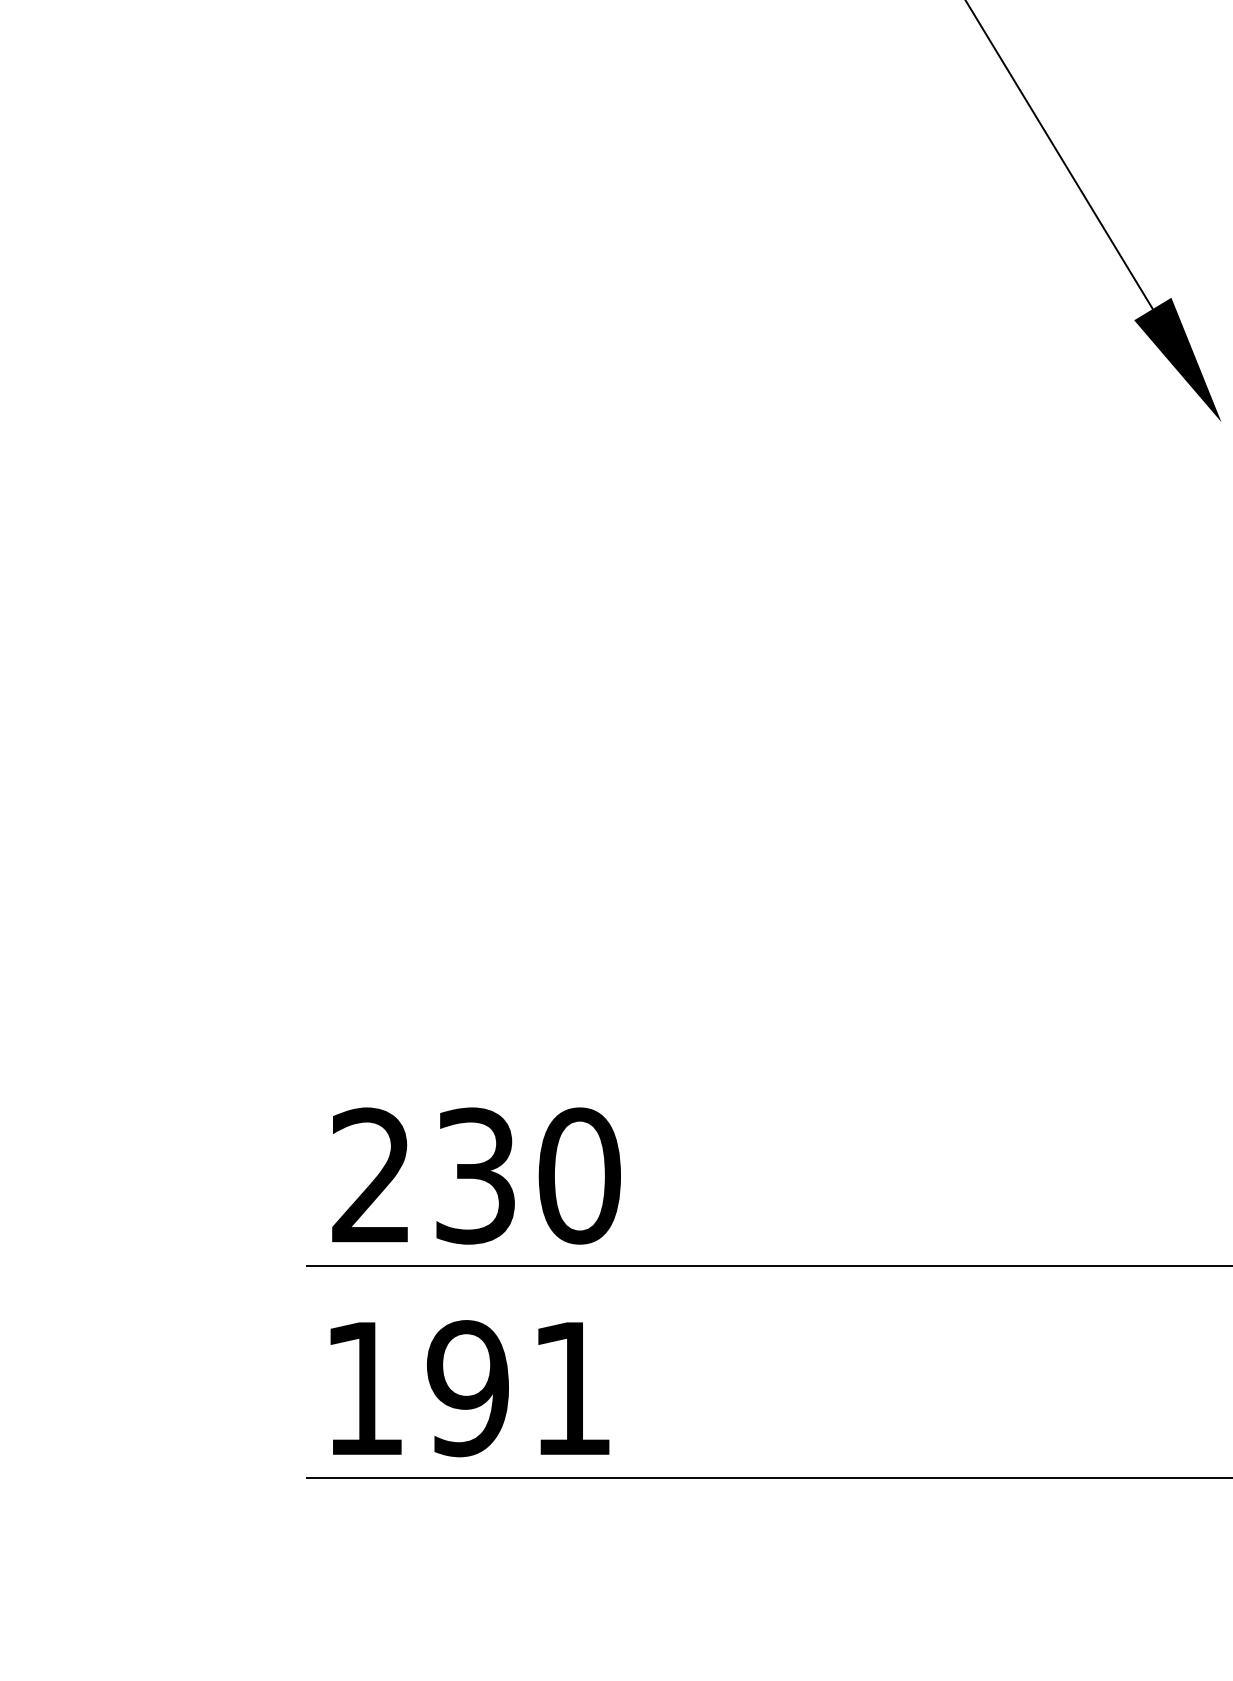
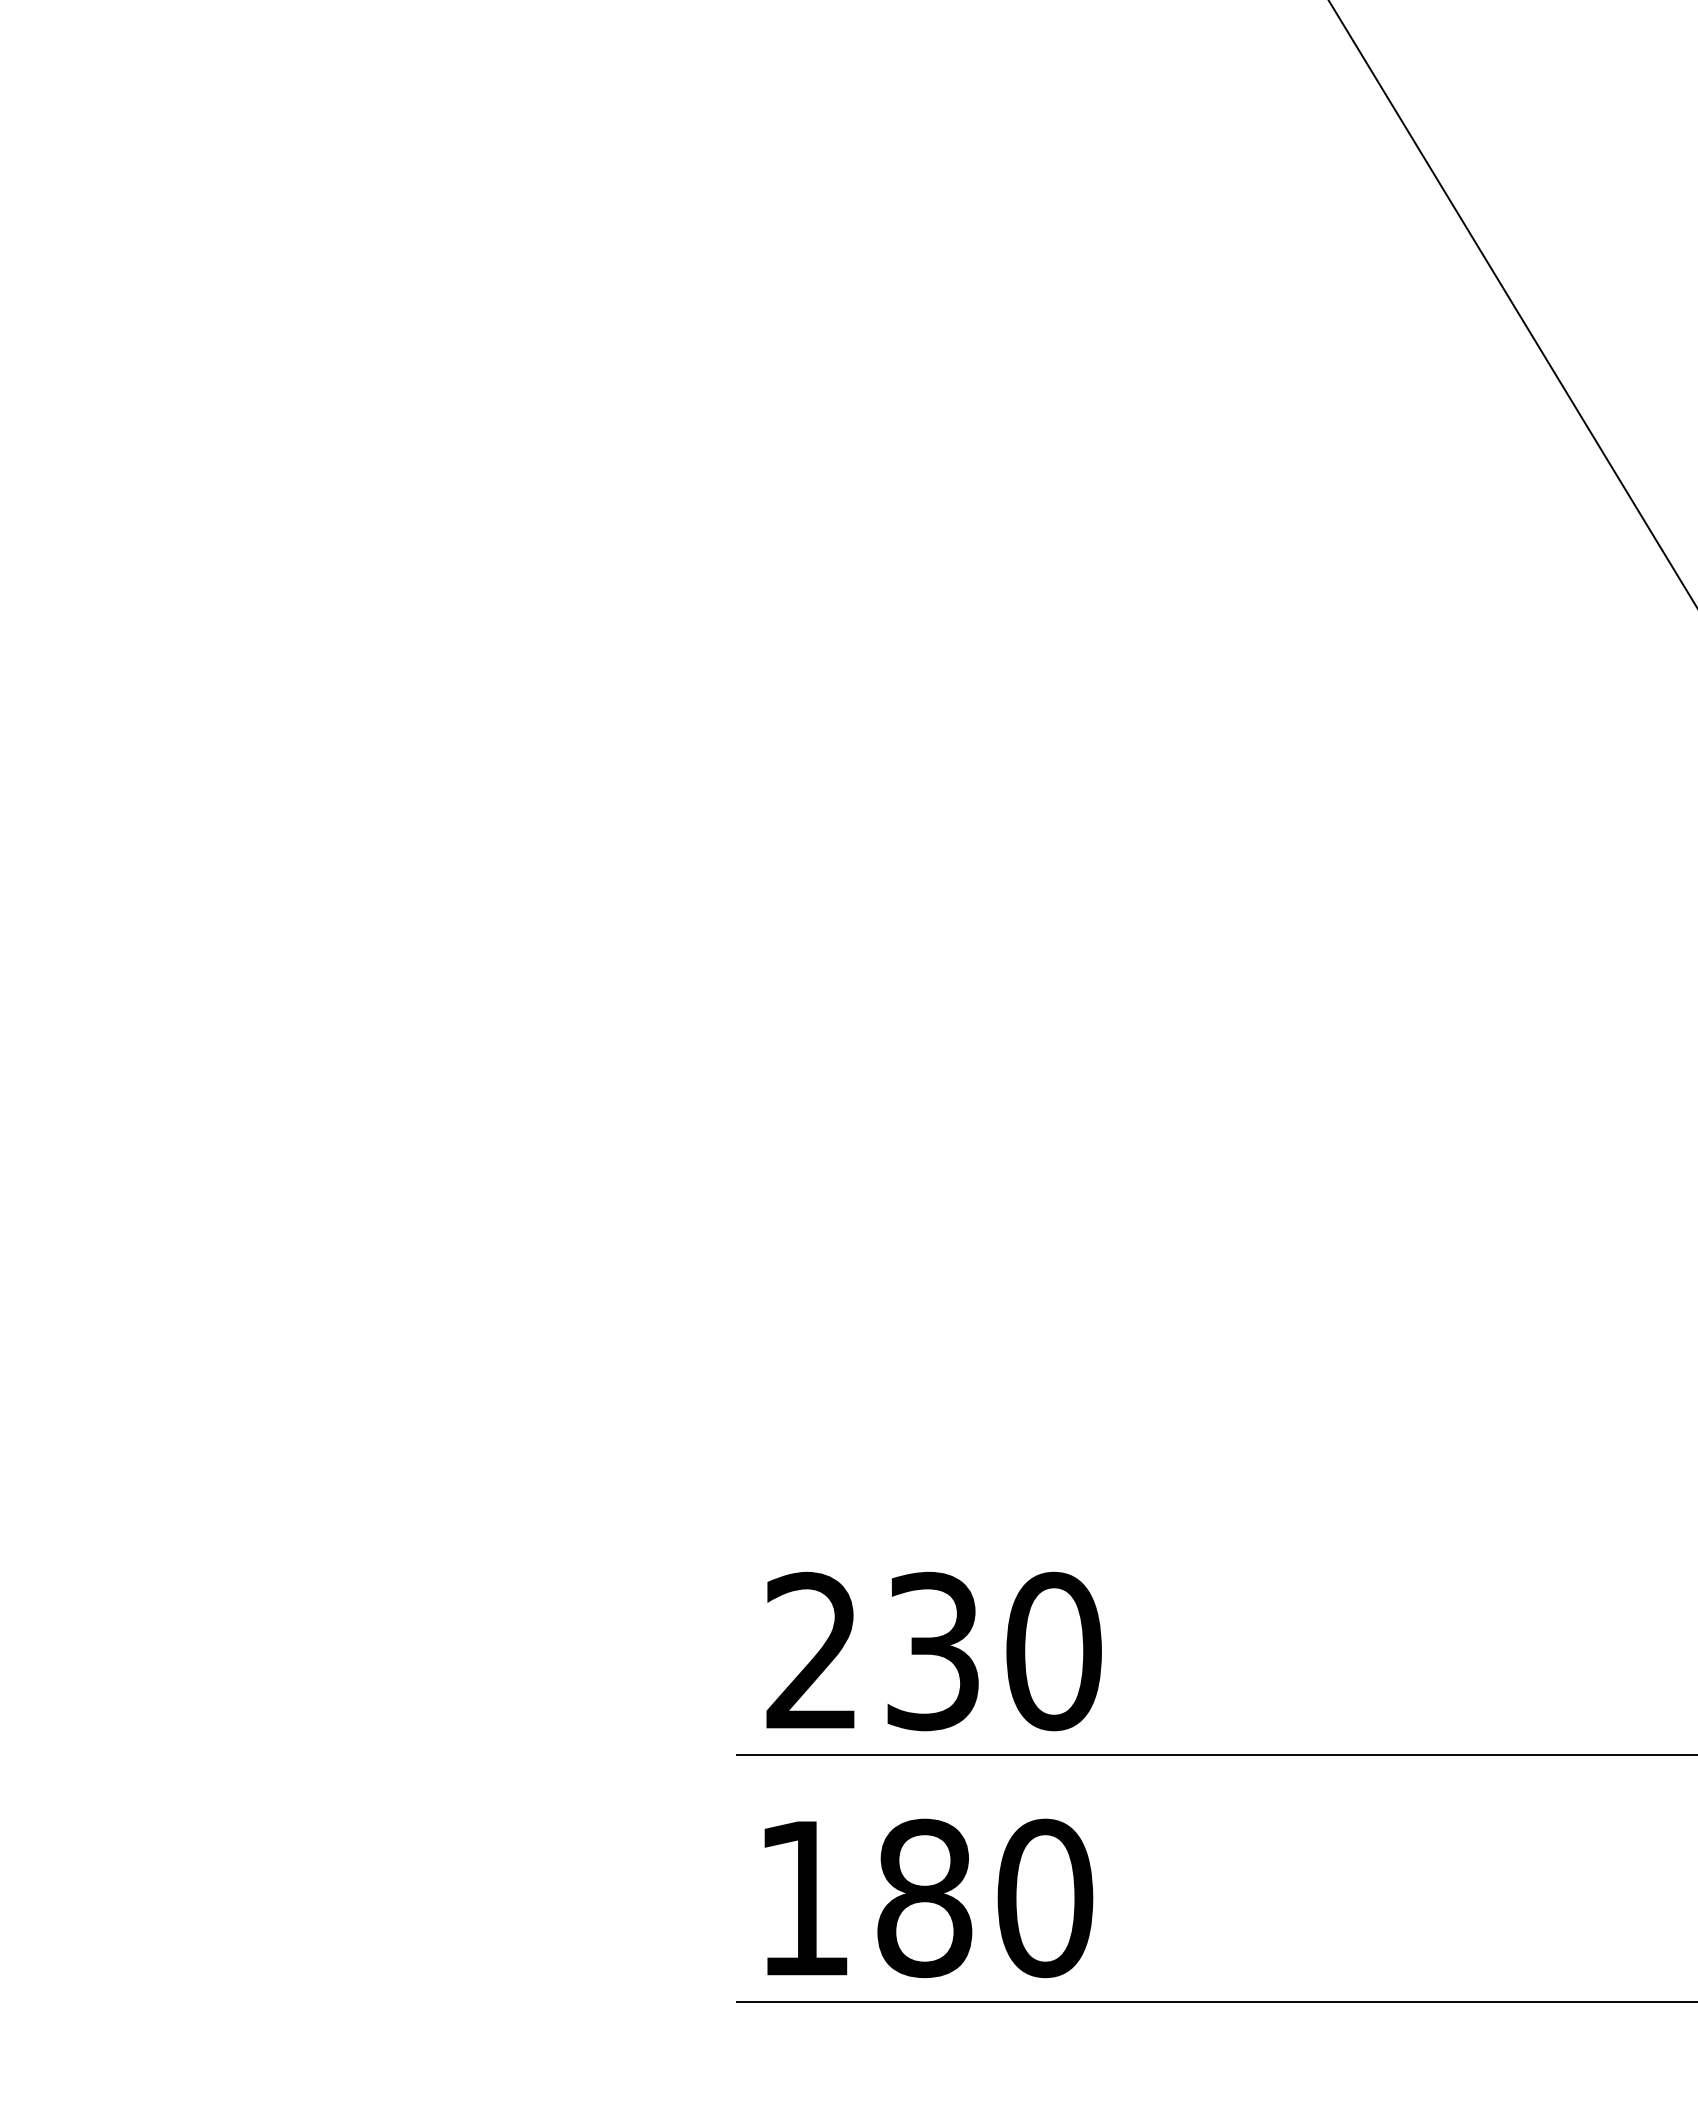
text: (519, 1388) -> (984, 1898), 191 -> 180

